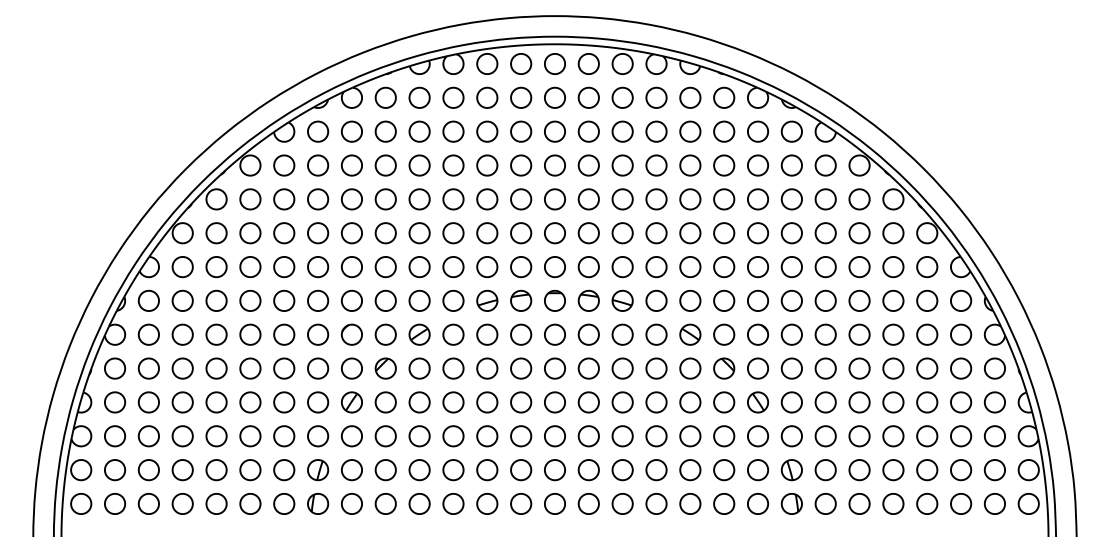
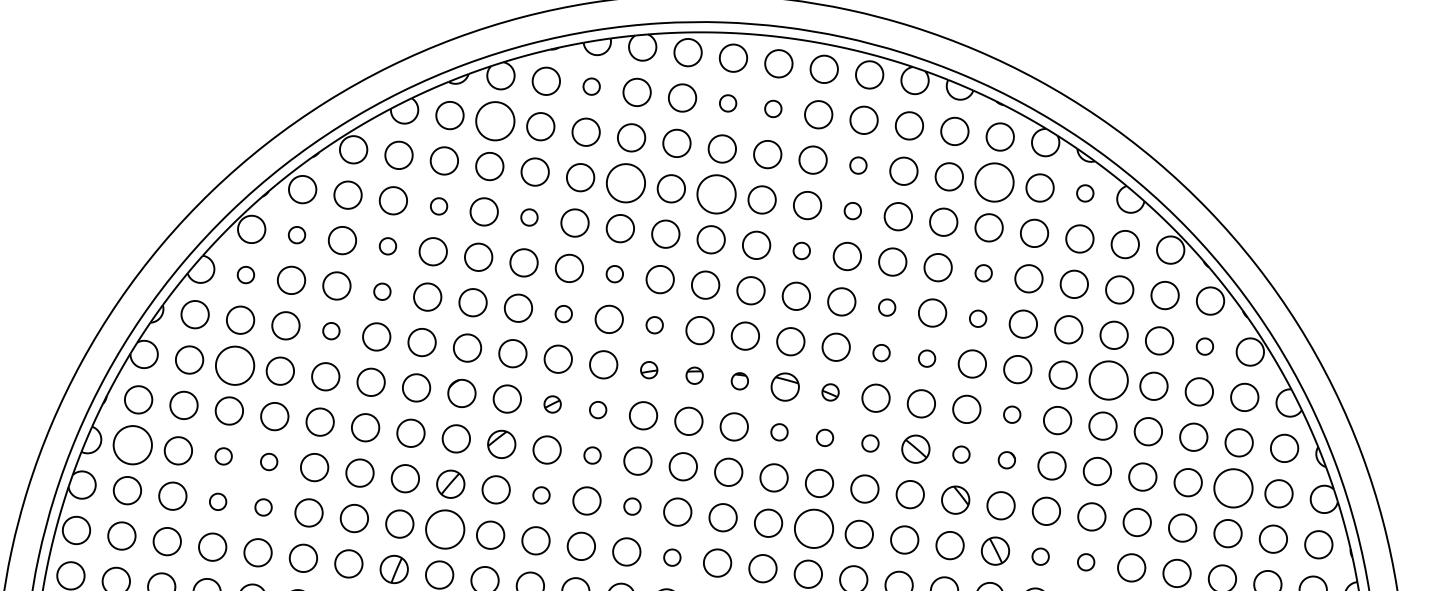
part: (419, 97) -> (591, 86), size x0.6
part: (521, 97) -> (728, 103), size x0.6
part: (554, 97) -> (772, 108), size x0.6
part: (351, 131) -> (494, 120), size x1.4
part: (622, 131) -> (858, 165), size x0.6
part: (724, 131) -> (995, 182), size x1.4
part: (791, 131) -> (1084, 193), size x0.6
part: (453, 165) -> (626, 183), size x1.4
part: (521, 165) -> (717, 194), size x1.4
part: (622, 165) -> (852, 211), size x0.6
part: (318, 199) -> (439, 206), size x0.6
part: (385, 199) -> (529, 217), size x0.6
part: (588, 199) -> (801, 251), size x0.6
part: (724, 199) -> (983, 273), size x0.6
part: (216, 233) -> (296, 235), size x0.6
part: (284, 233) -> (388, 246), size x0.6
part: (453, 233) -> (614, 274), size x0.6
part: (656, 233) -> (887, 307), size x0.6
part: (724, 233) -> (978, 319), size x0.6
part: (893, 233) -> (1205, 346), size x0.6
part: (182, 267) -> (245, 275), size x0.6
part: (284, 267) -> (382, 292), size x0.6
part: (419, 267) -> (563, 314), size x0.6
part: (487, 267) -> (654, 325), size x0.6
part: (656, 267) -> (881, 353), size x0.6
part: (690, 267) -> (927, 359), size x0.6
part: (825, 267) -> (1108, 381), size x1.4
part: (250, 300) -> (331, 330), size x0.6
part: (487, 300) -> (649, 369), size x0.6
part: (521, 300) -> (695, 375), size x0.6
part: (554, 300) -> (739, 380), size x0.6
part: (622, 300) -> (830, 392), size x0.6
part: (757, 300) -> (1011, 414), size x0.6
part: (182, 334) -> (234, 365), size x1.4
part: (419, 334) -> (552, 404), size x0.6
part: (453, 334) -> (598, 409), size x0.6
part: (588, 334) -> (779, 432), size x0.6
part: (622, 334) -> (824, 437), size x0.6
part: (656, 334) -> (870, 443), size x0.6
part: (724, 334) -> (961, 454), size x0.6
part: (758, 334) -> (1007, 460), size x0.6
part: (927, 334) -> (1233, 487), size x1.4
part: (453, 368) -> (592, 455), size x0.6
part: (115, 402) -> (133, 445), size x1.4
part: (182, 402) -> (223, 456), size x0.6
part: (216, 402) -> (269, 462), size x0.6
part: (419, 402) -> (541, 495), size x0.6
part: (487, 402) -> (632, 506), size x0.6
part: (622, 402) -> (813, 528), size x1.4
part: (791, 402) -> (1040, 556), size x0.6
part: (825, 402) -> (1085, 562), size x0.6
part: (182, 436) -> (217, 502), size x0.6
part: (216, 436) -> (263, 507), size x0.6
part: (351, 436) -> (444, 529), size x1.4
part: (521, 436) -> (672, 557), size x0.6

